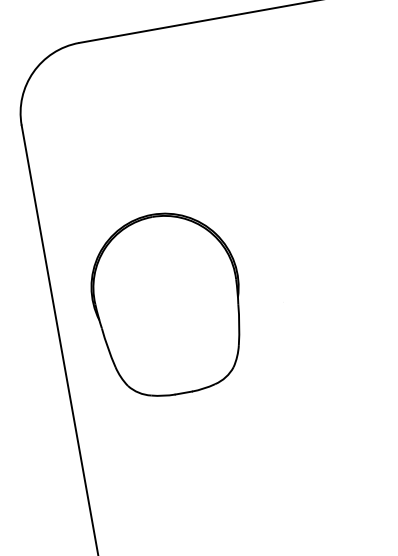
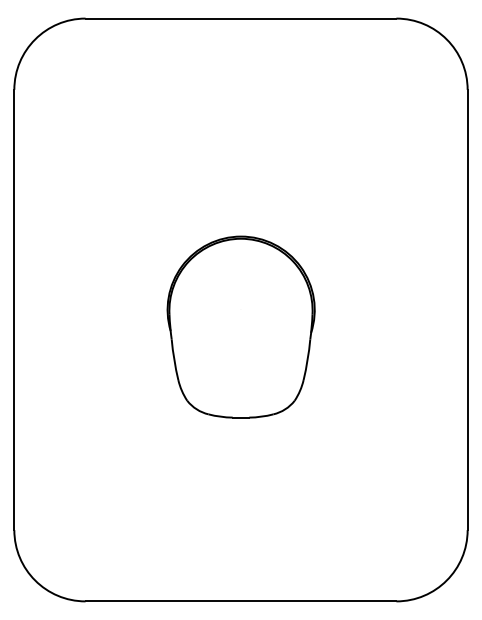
part: (167, 303) -> (240, 326), moved

